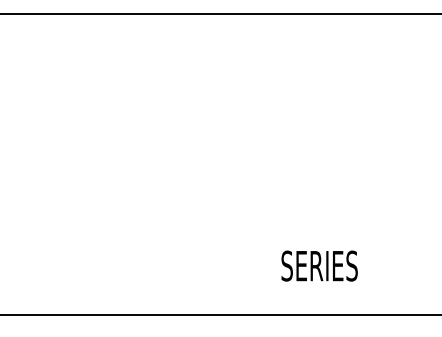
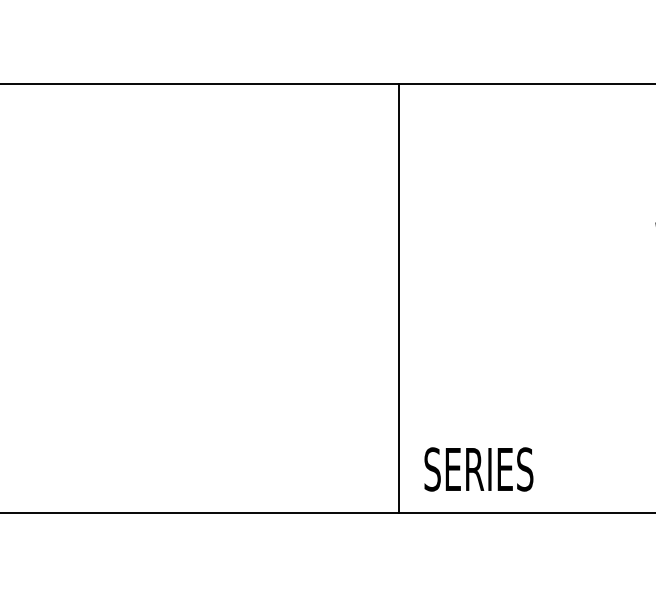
line: (263, 164) -> (399, 298), added
text: (319, 266) -> (478, 469), moved

